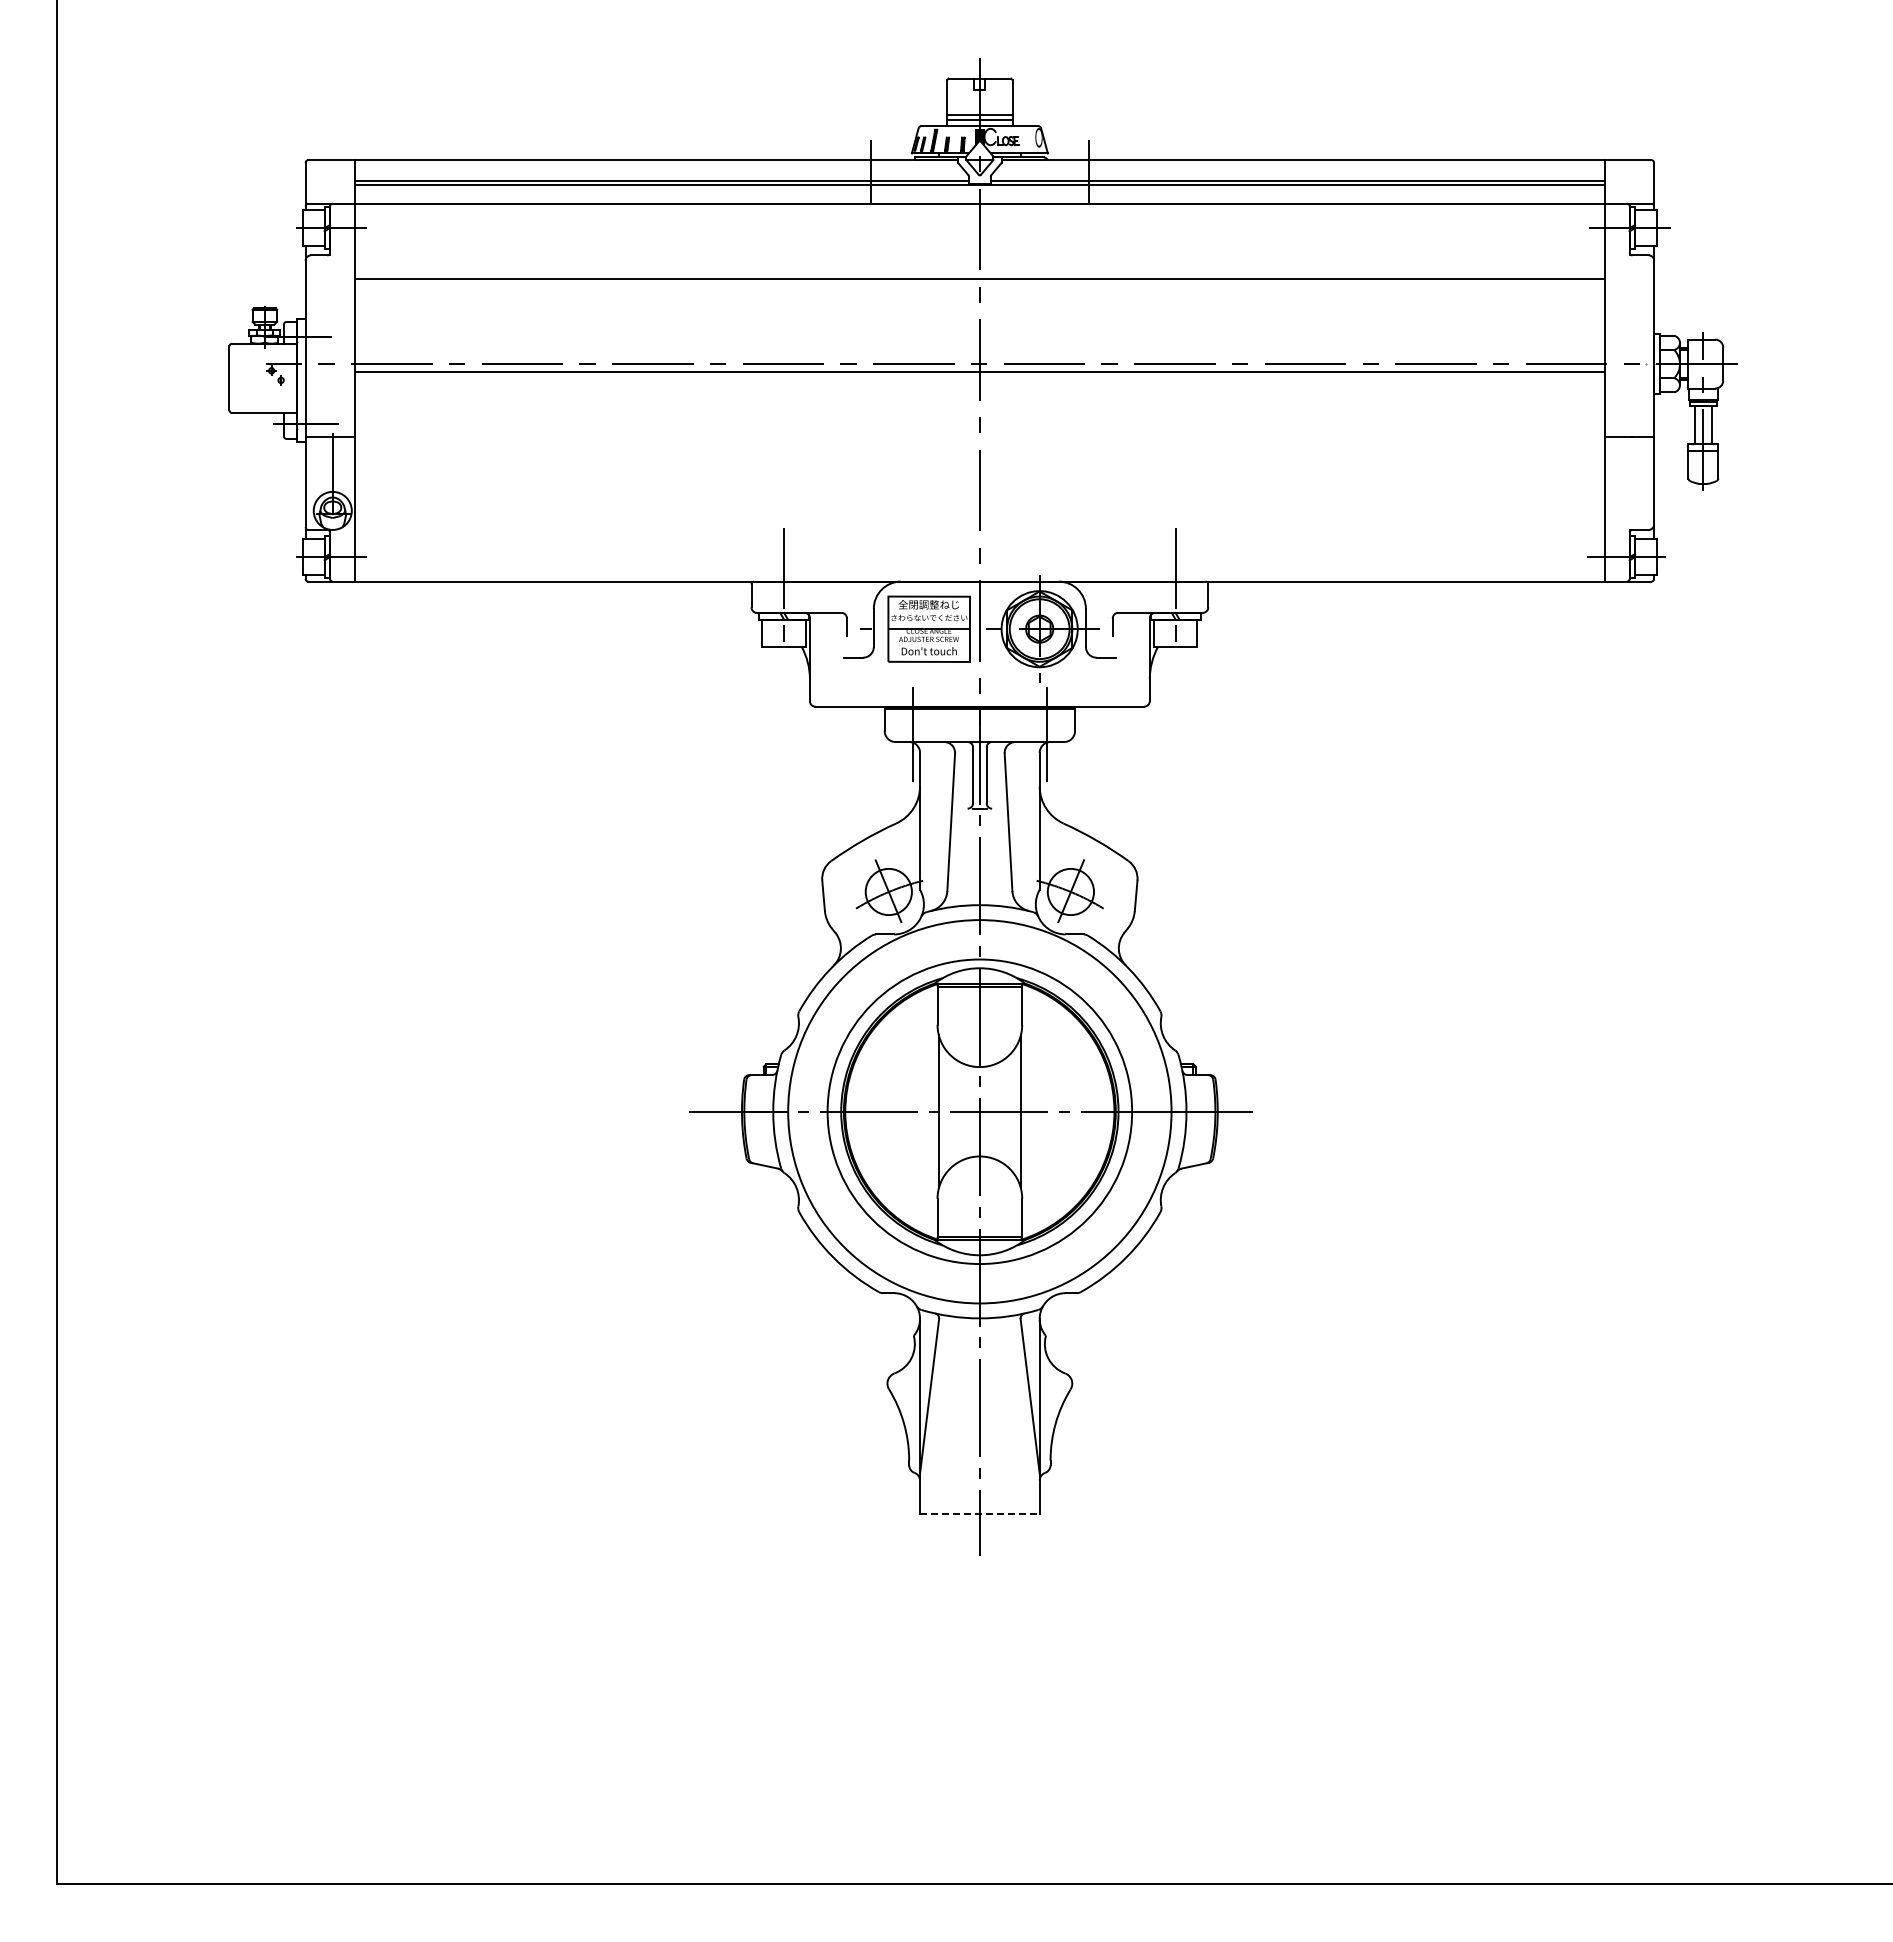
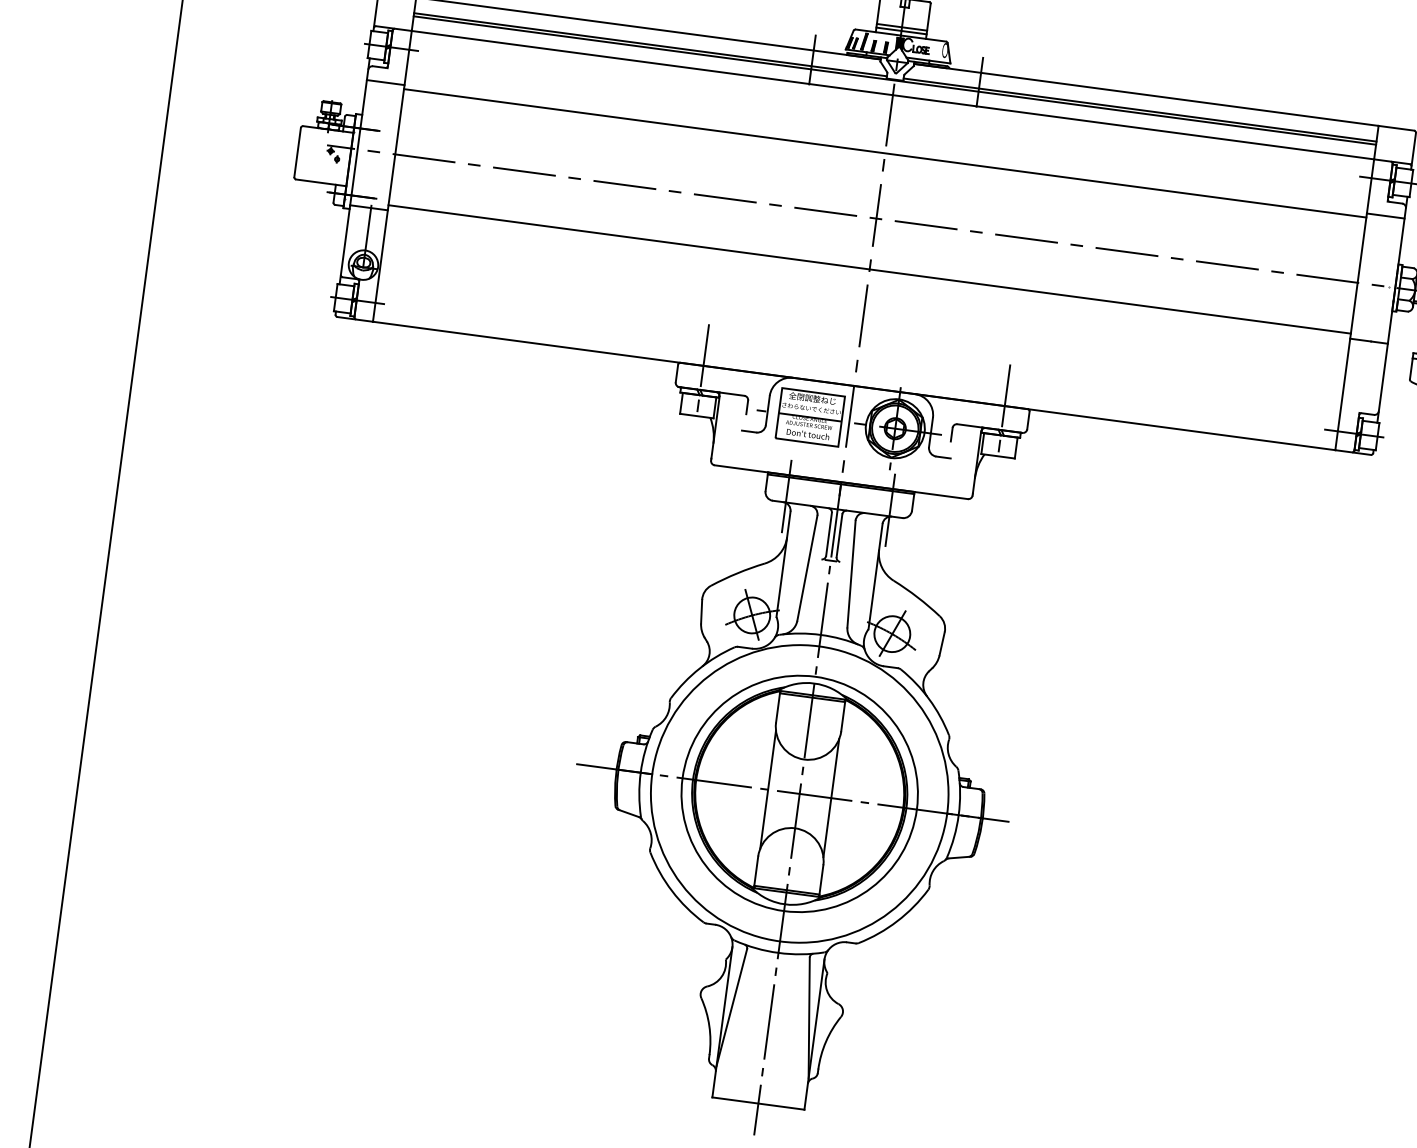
line: (329, 274) -> (385, 82), added
line: (1629, 274) -> (1385, 216), added
line: (979, 372) -> (869, 269), moved
line: (979, 1514) -> (758, 1103), dashed -> solid

